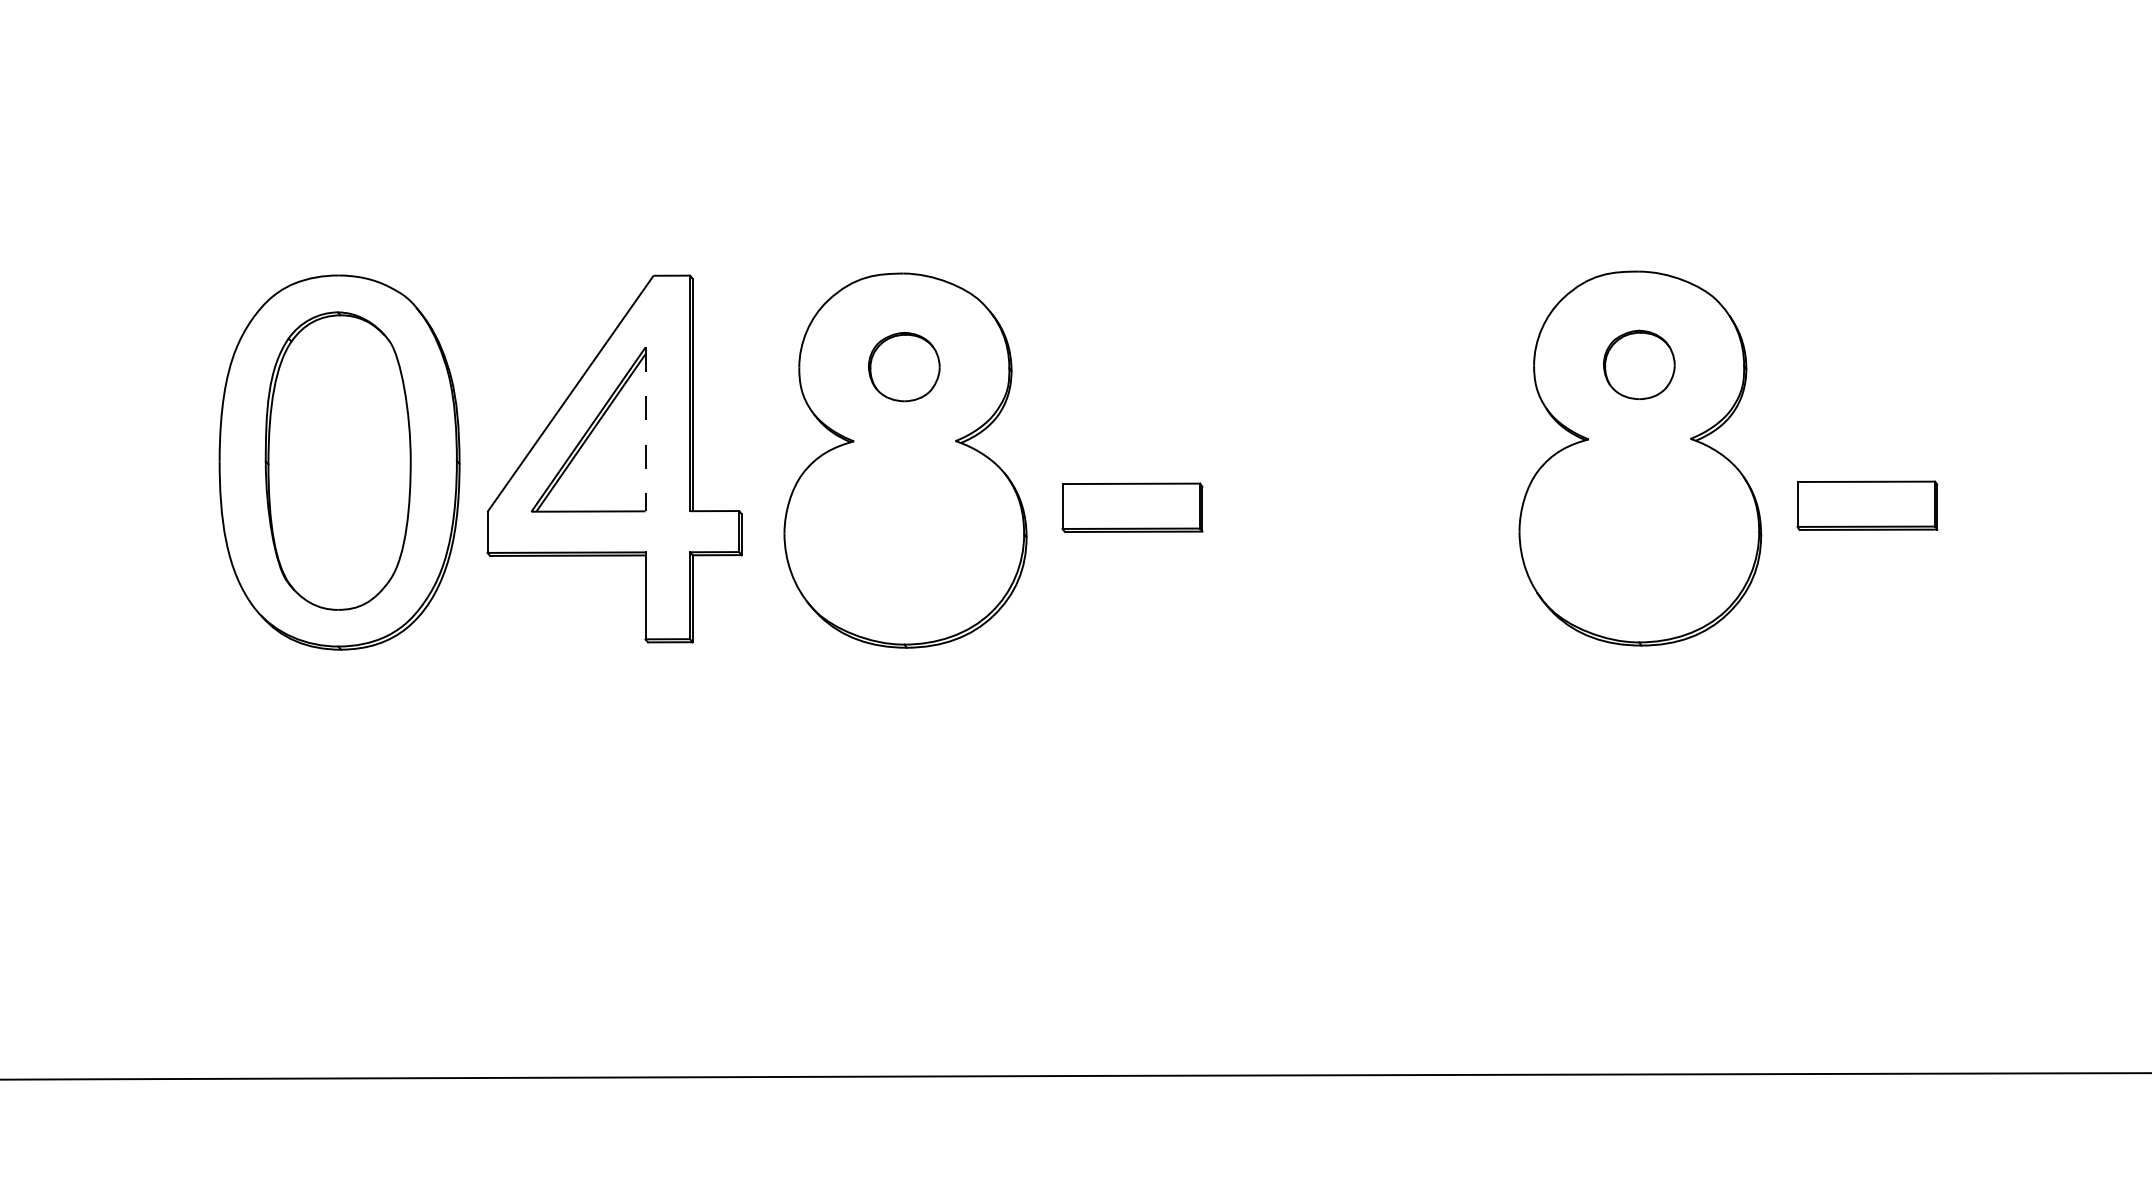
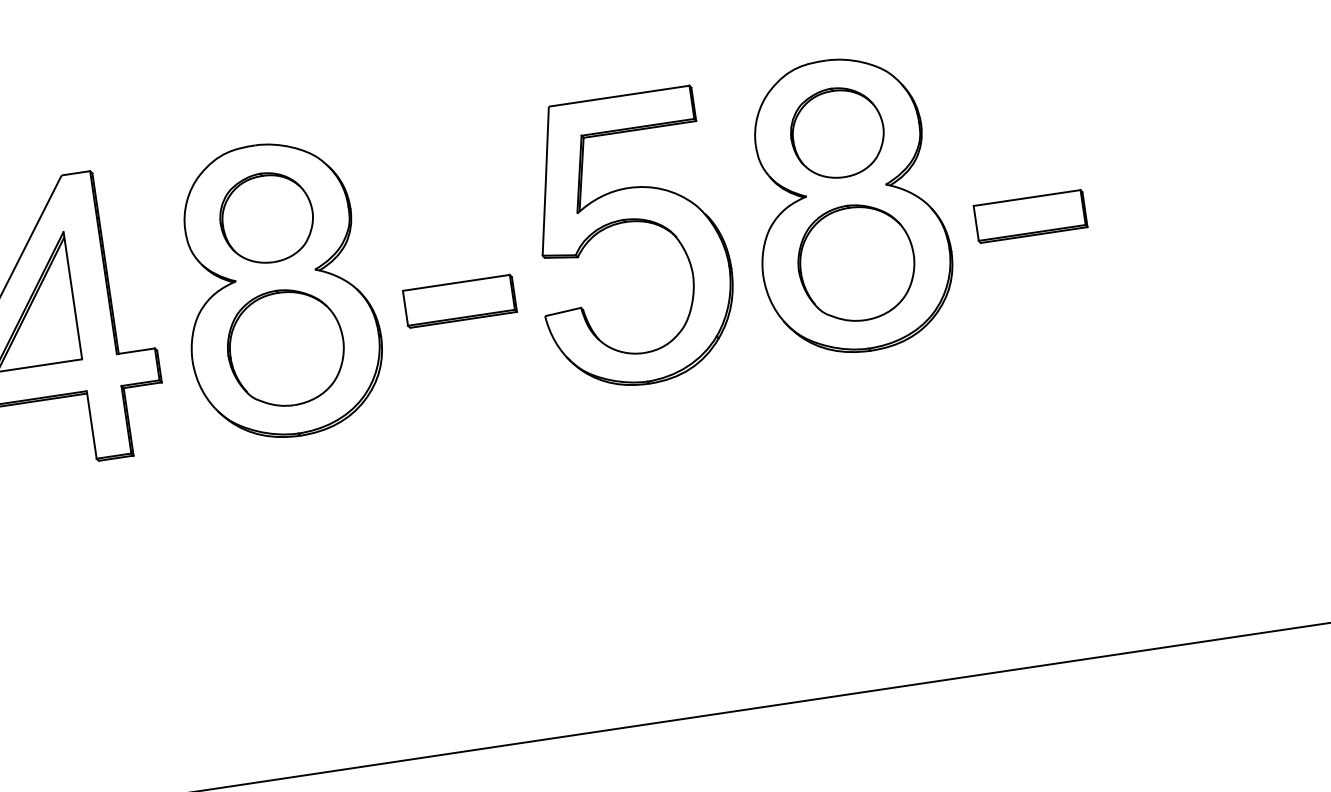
part: (1639, 364) -> (837, 132), size x1.67
part: (904, 366) -> (266, 217), size x1.67
line: (645, 429) -> (72, 295), dashed -> solid
part: (1358, 439) -> (627, 222), added
part: (1638, 531) -> (855, 262), added
part: (904, 534) -> (285, 347), added

